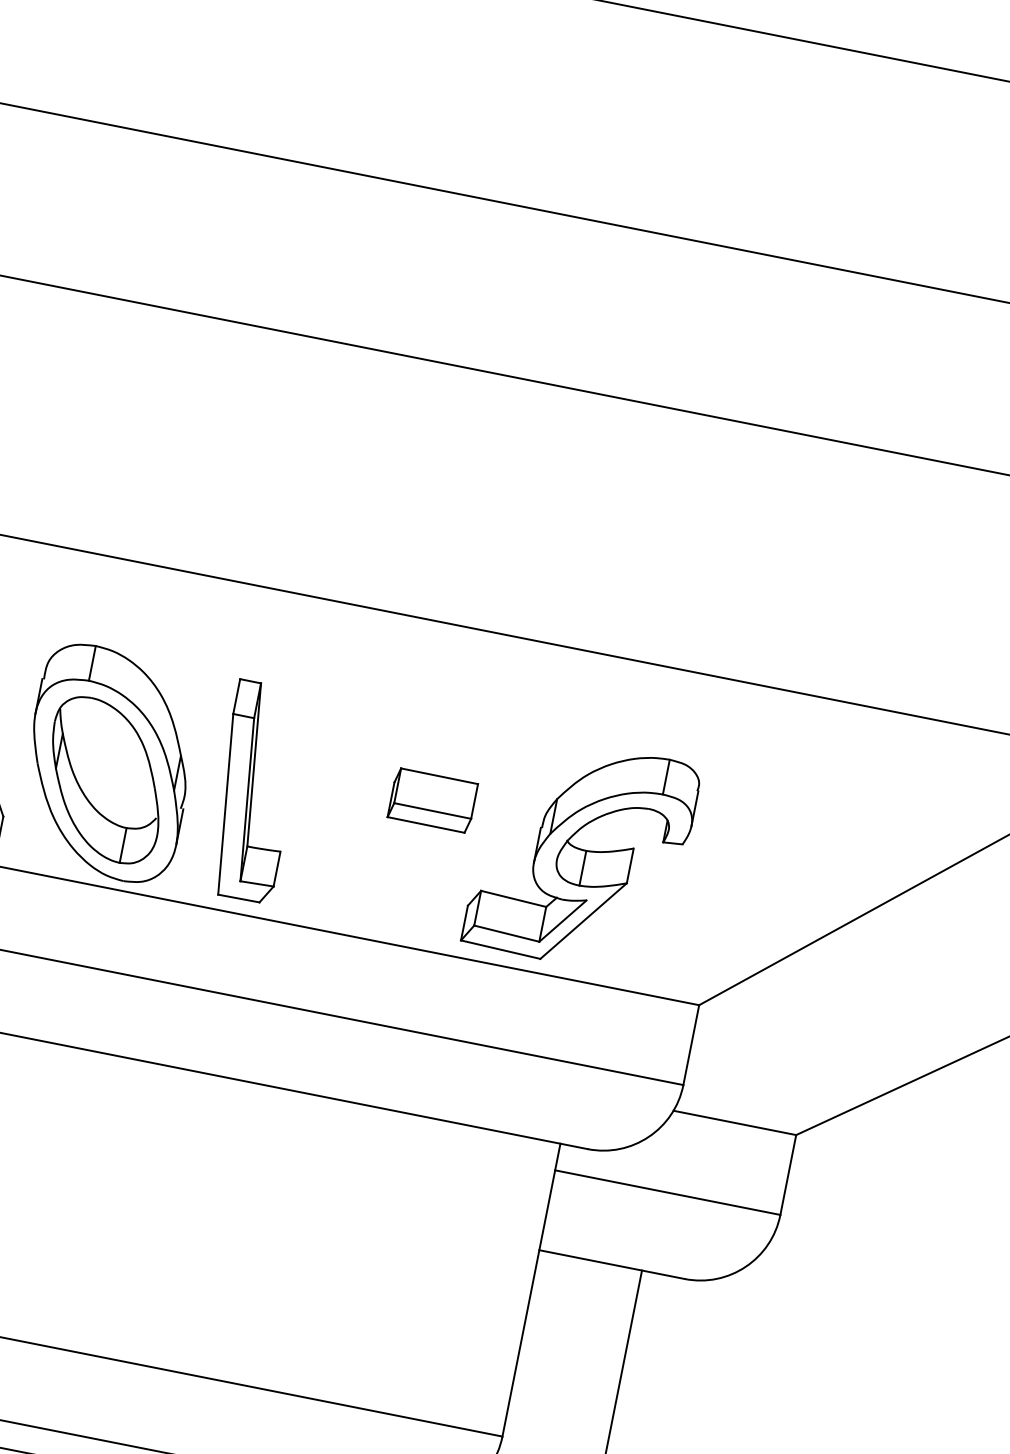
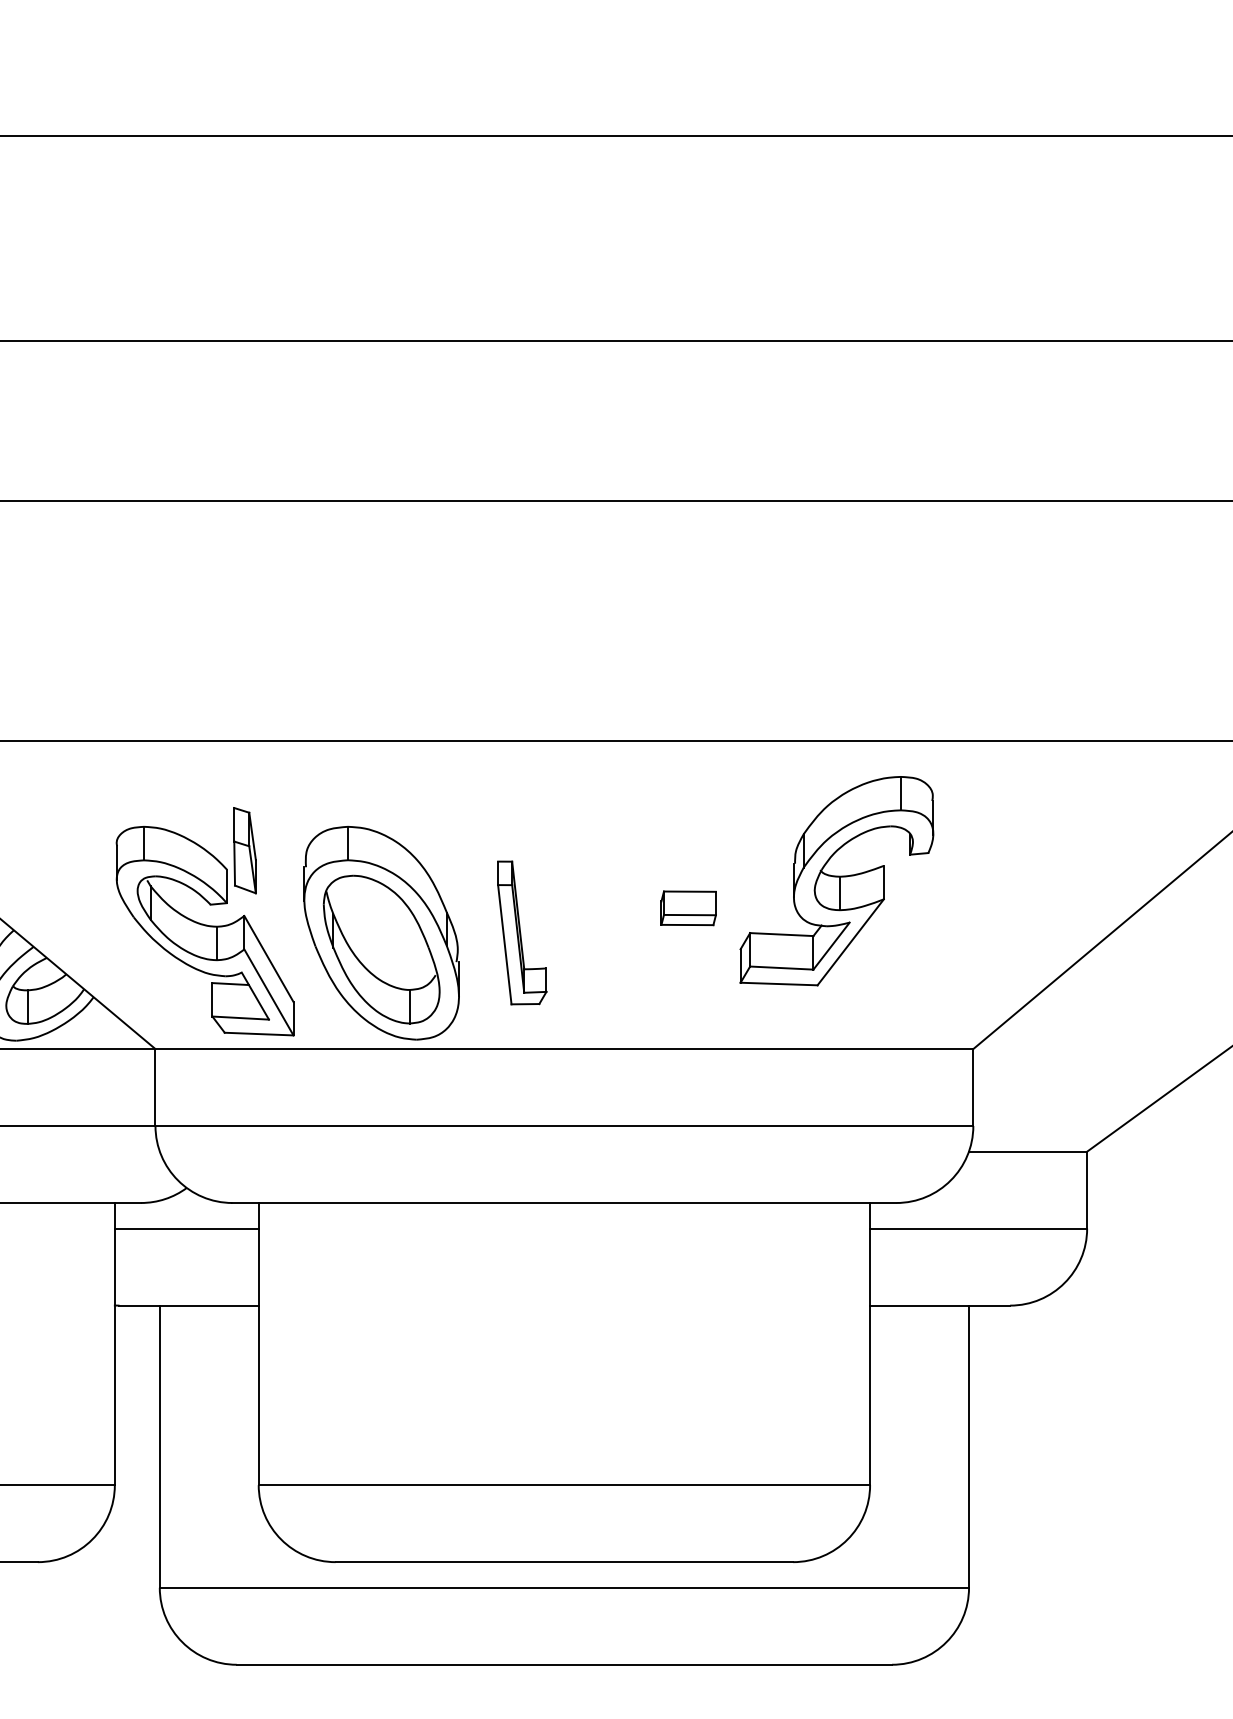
part: (254, 791) -> (521, 932), size x0.7
part: (432, 800) -> (688, 908), size x0.7
part: (581, 855) -> (836, 881), moved

